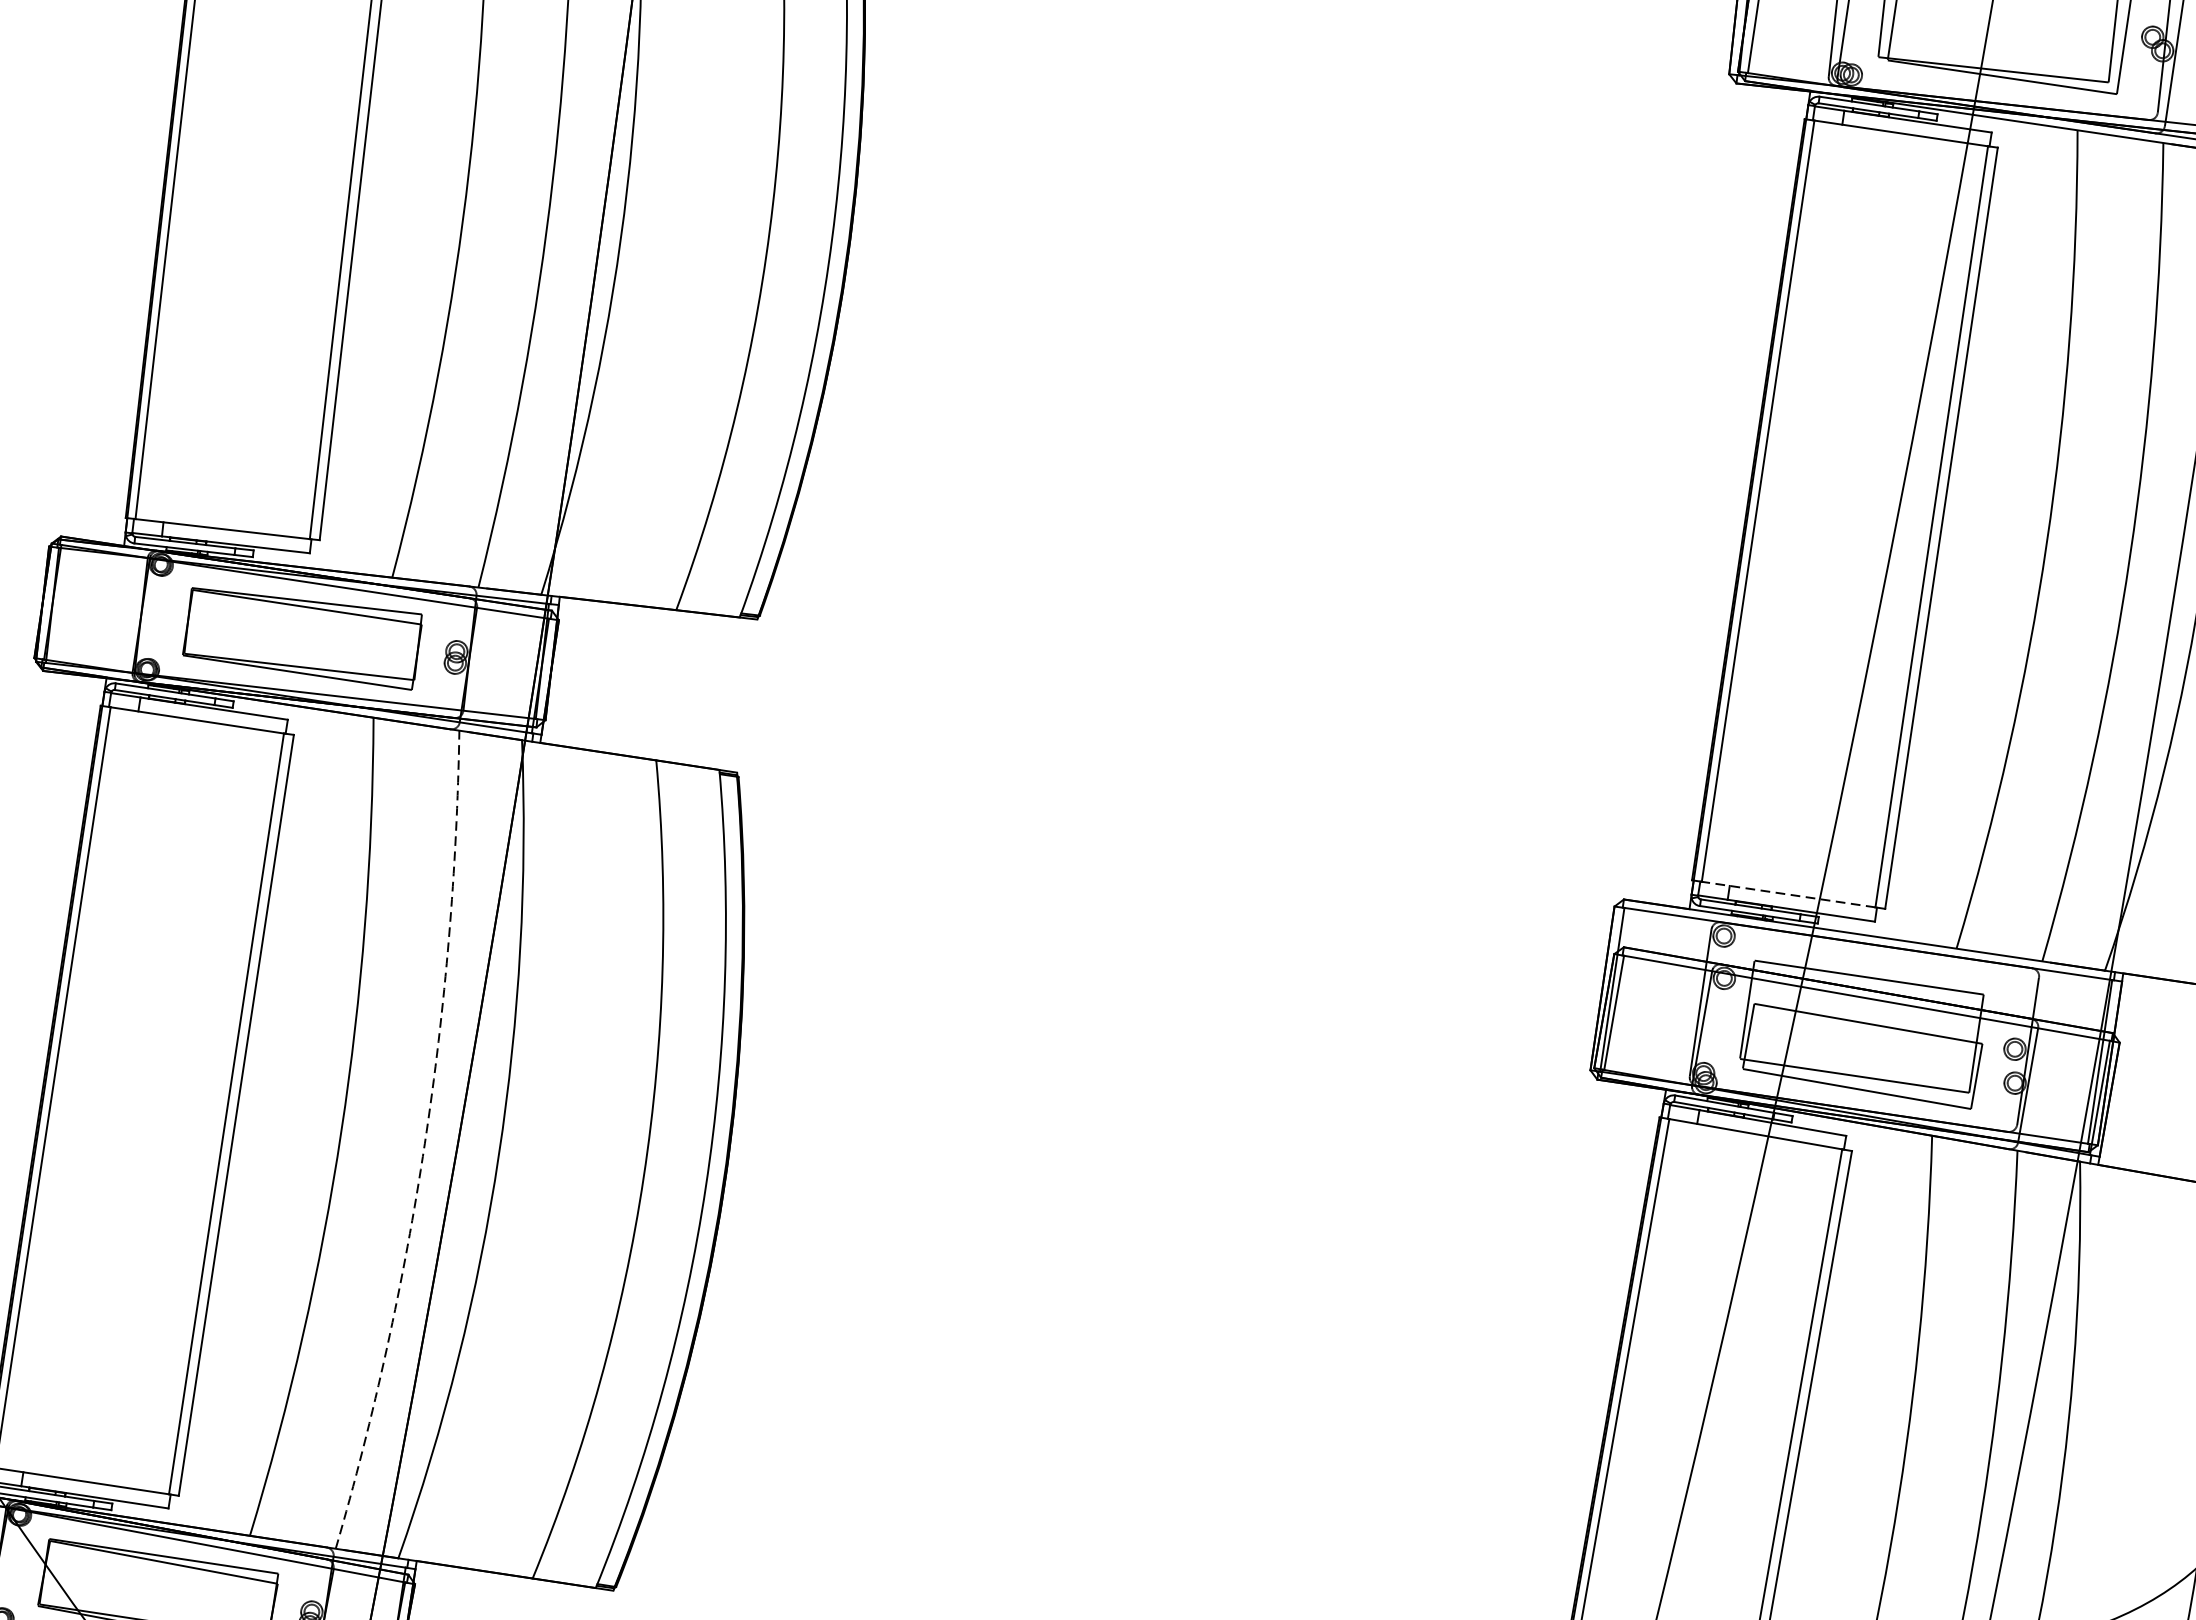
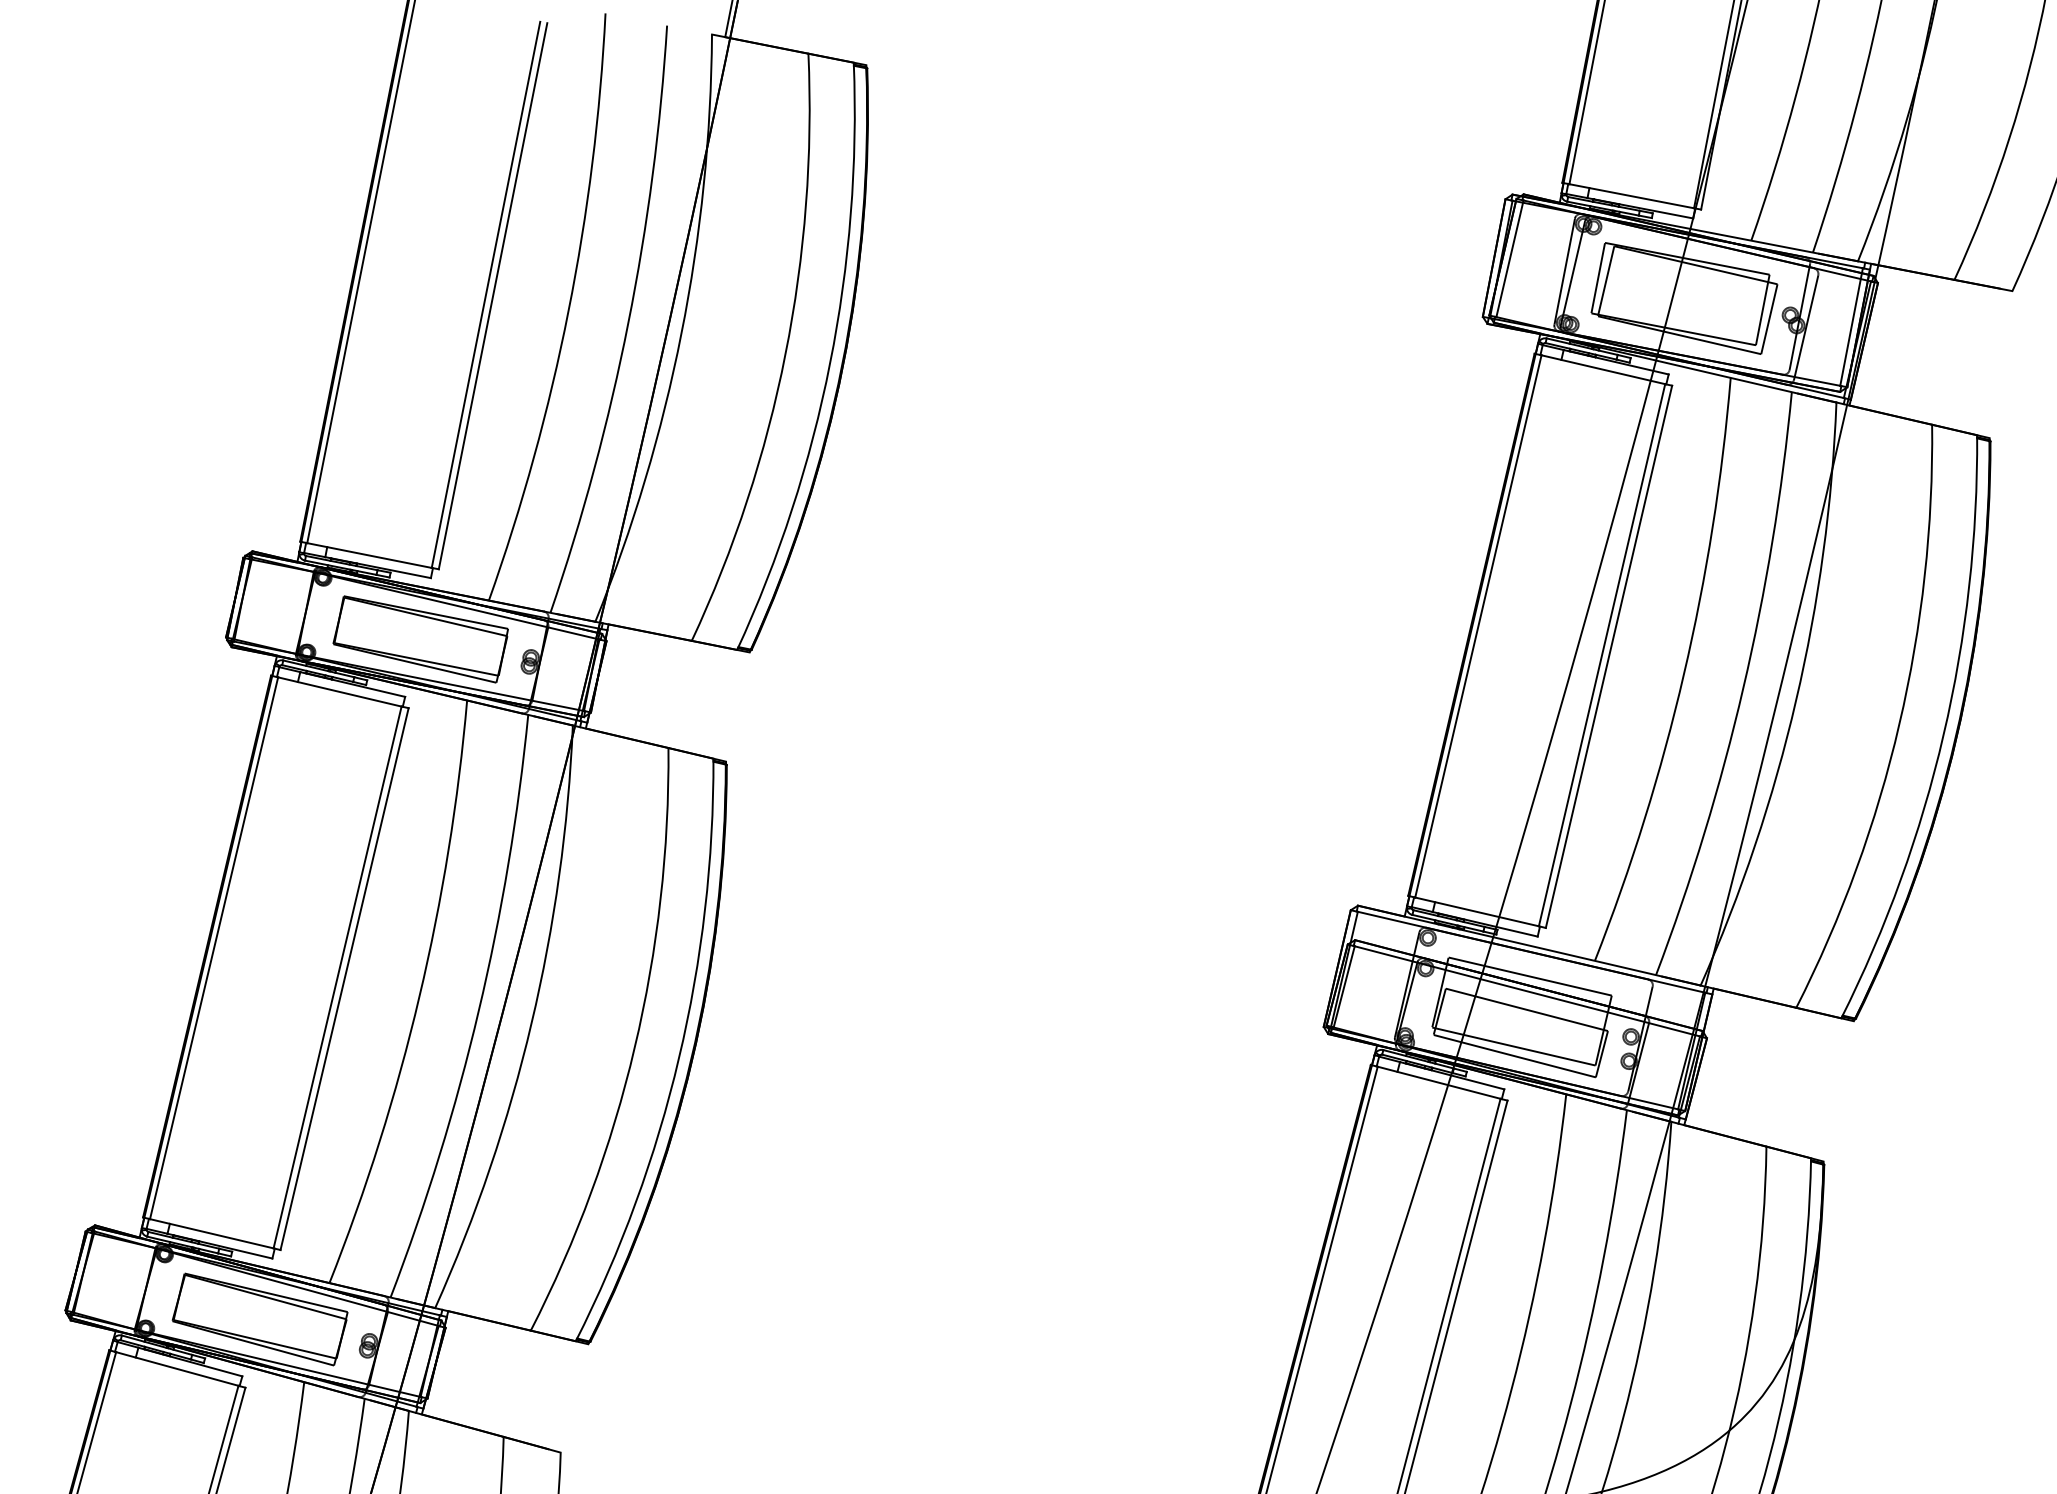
line: (1787, 894) -> (1476, 911), dashed -> solid
arc: (424, 1143) -> (478, 1010), dashed -> solid

